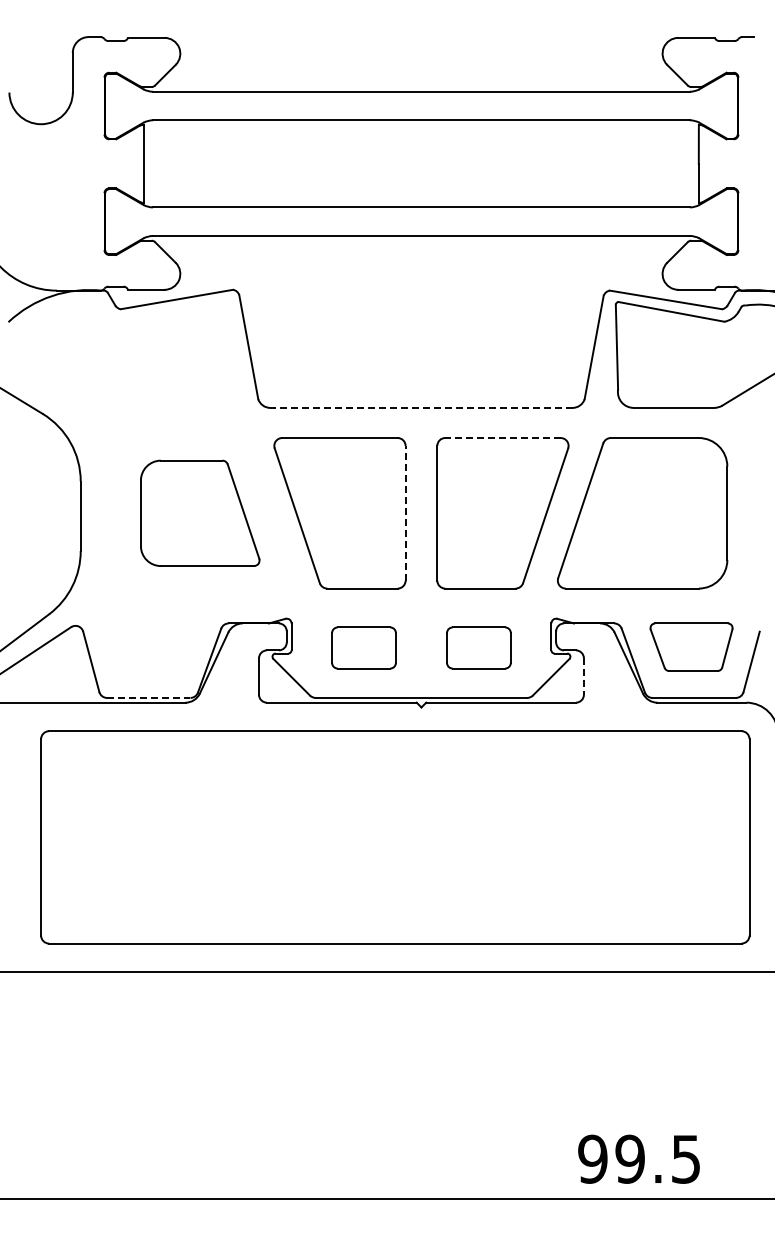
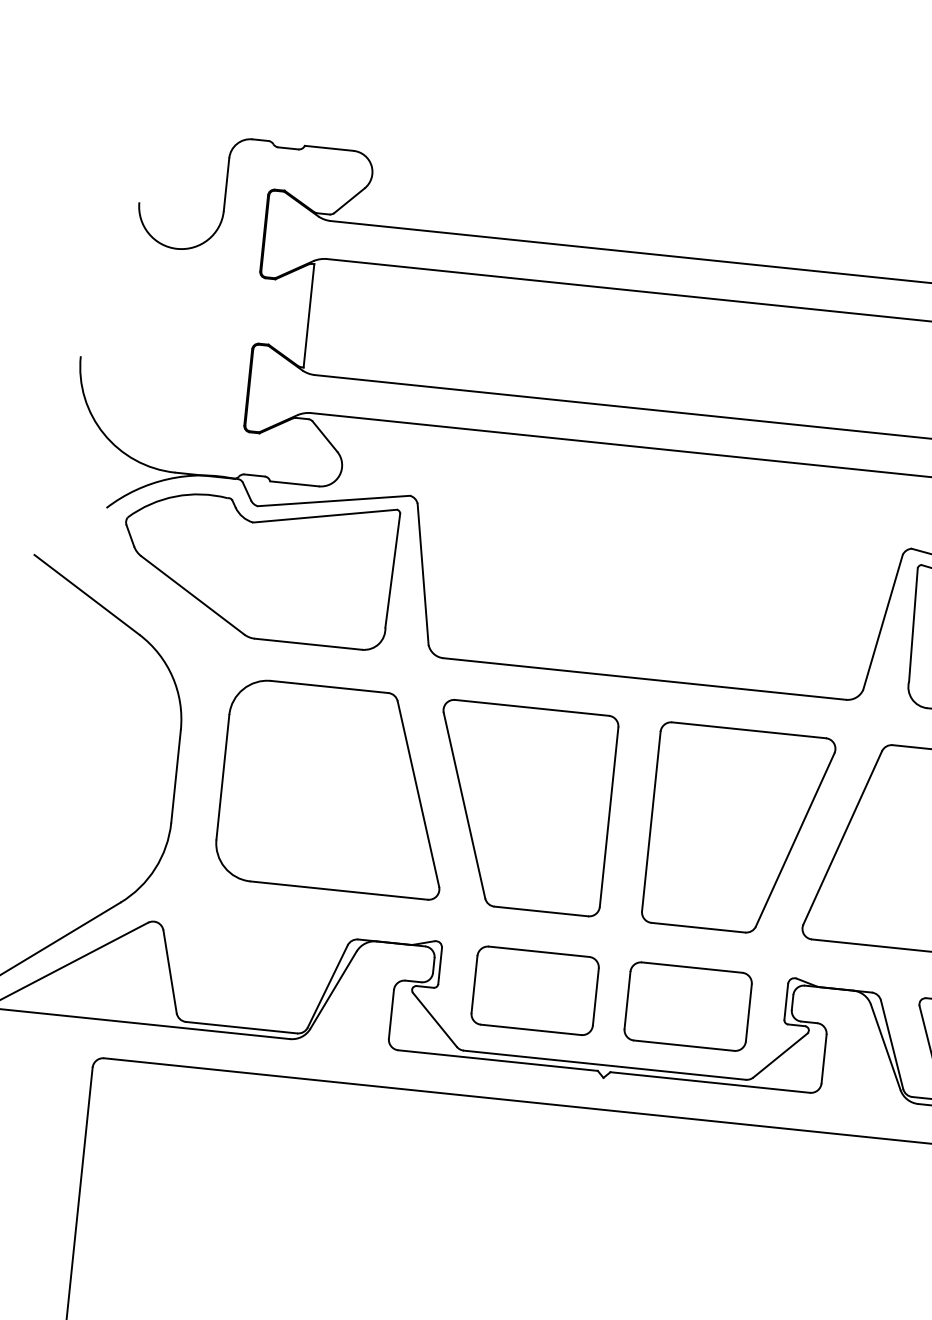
part: (125, 354) -> (257, 567), added
line: (420, 407) -> (643, 678), dashed -> solid
line: (502, 438) -> (748, 730), dashed -> solid
line: (405, 512) -> (609, 816), dashed -> solid
part: (199, 513) -> (334, 789), size x1.43
part: (363, 647) -> (534, 990), size x1.43
part: (478, 647) -> (687, 1005), size x1.43
line: (583, 677) -> (823, 1060), dashed -> solid
line: (148, 697) -> (241, 1027), dashed -> solid

